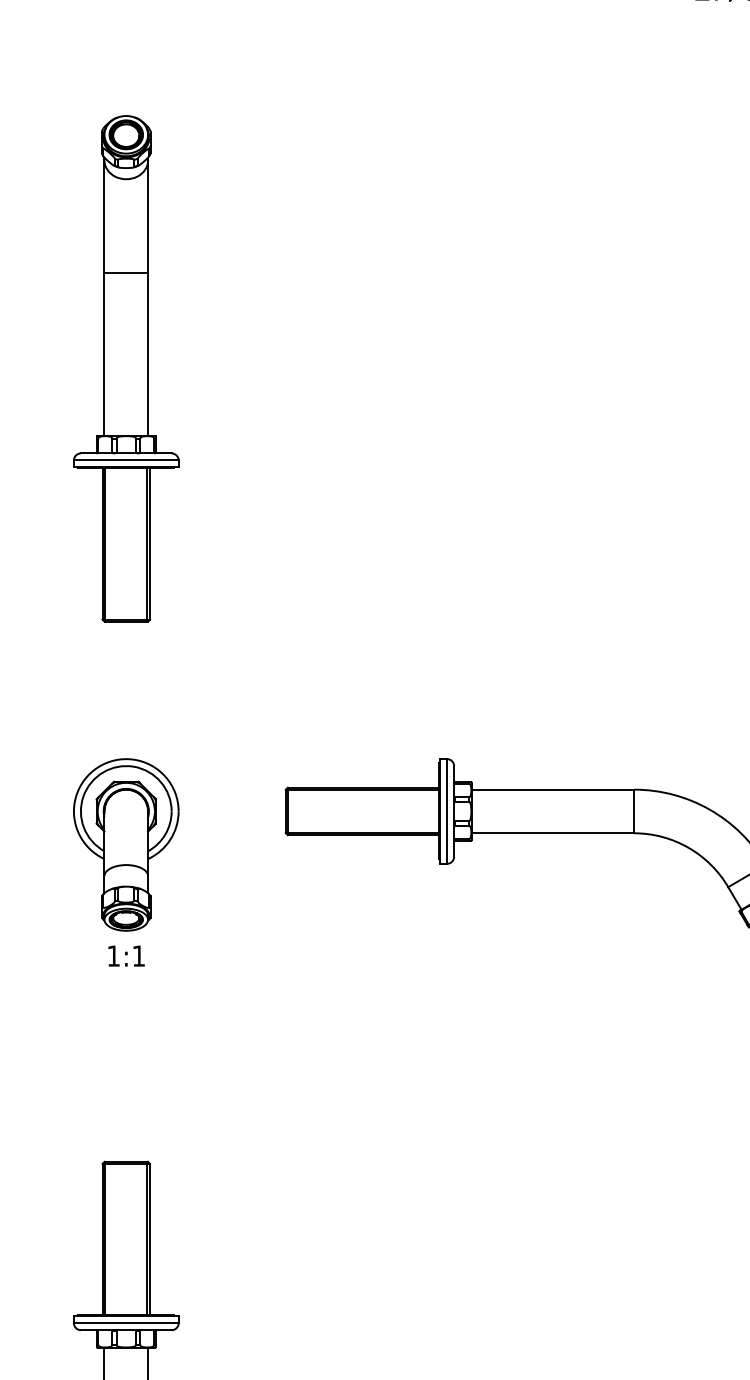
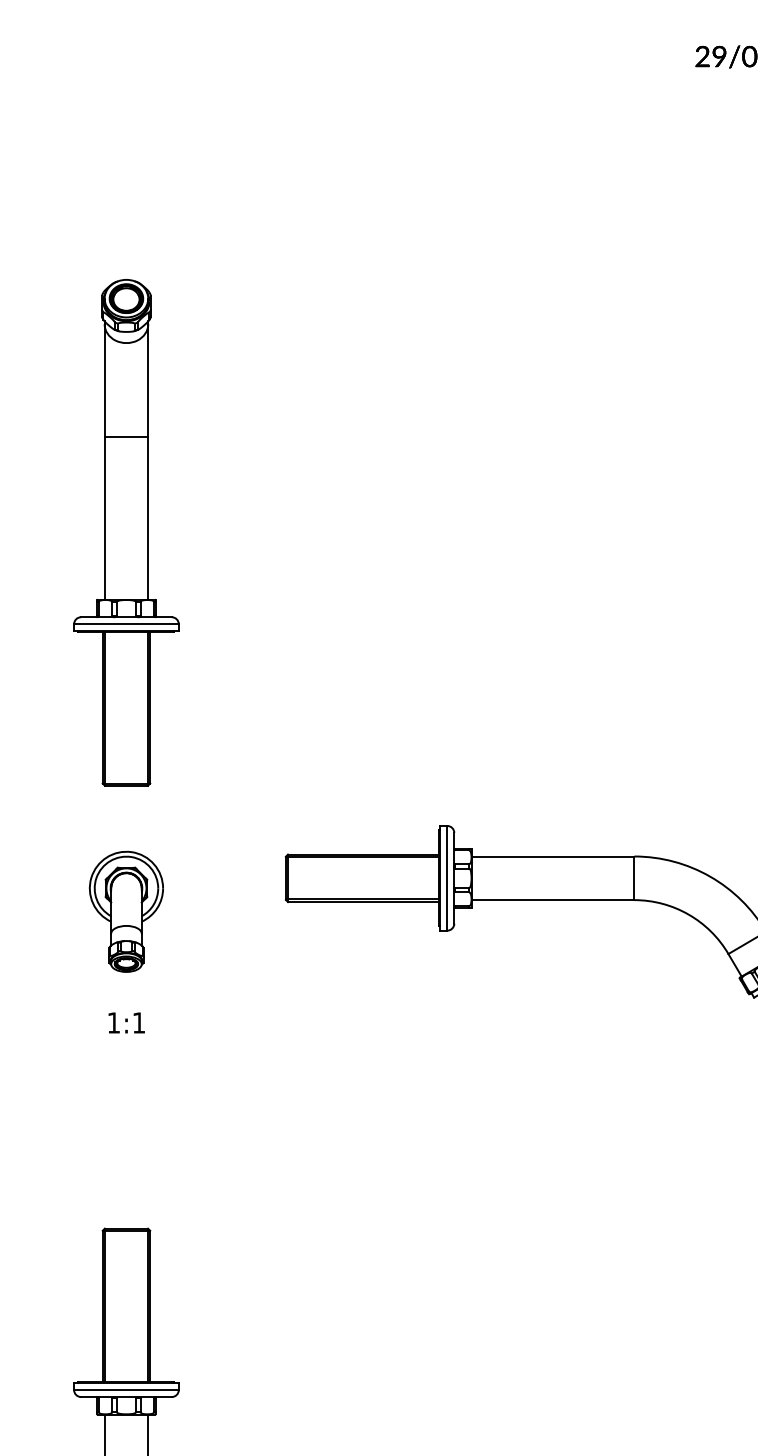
part: (126, 368) -> (126, 532), moved
part: (126, 844) -> (126, 911), size x0.7

